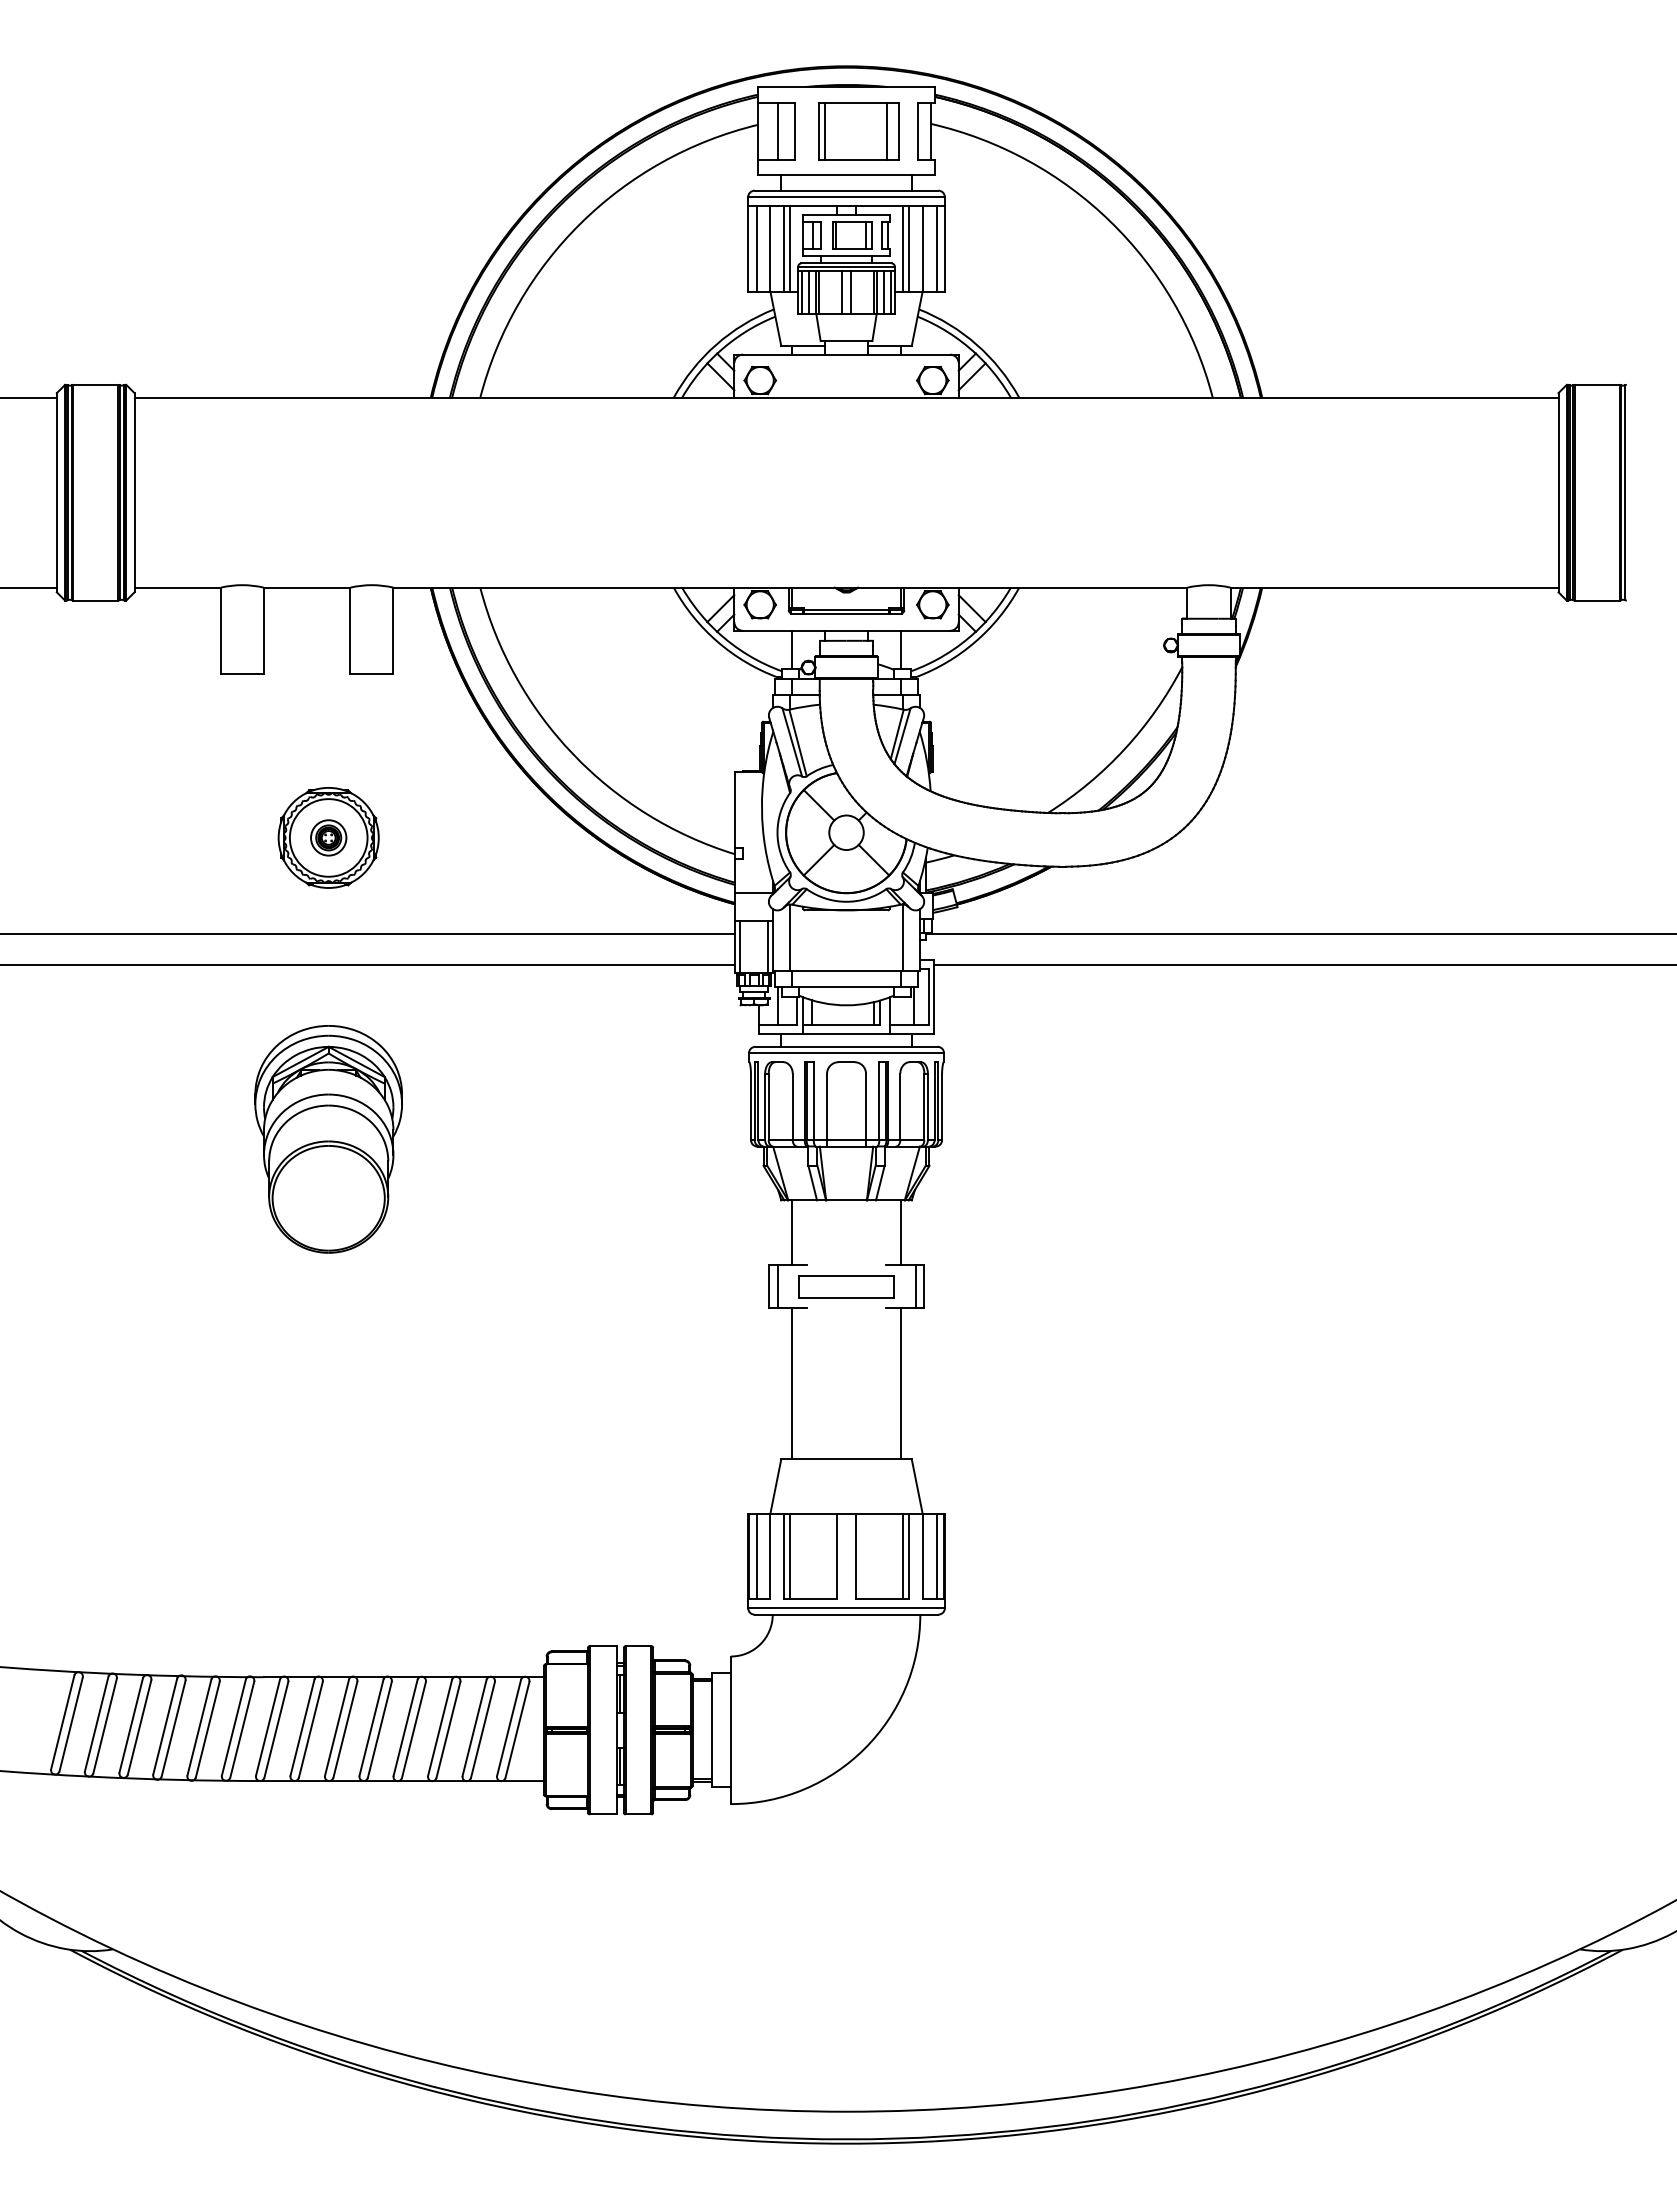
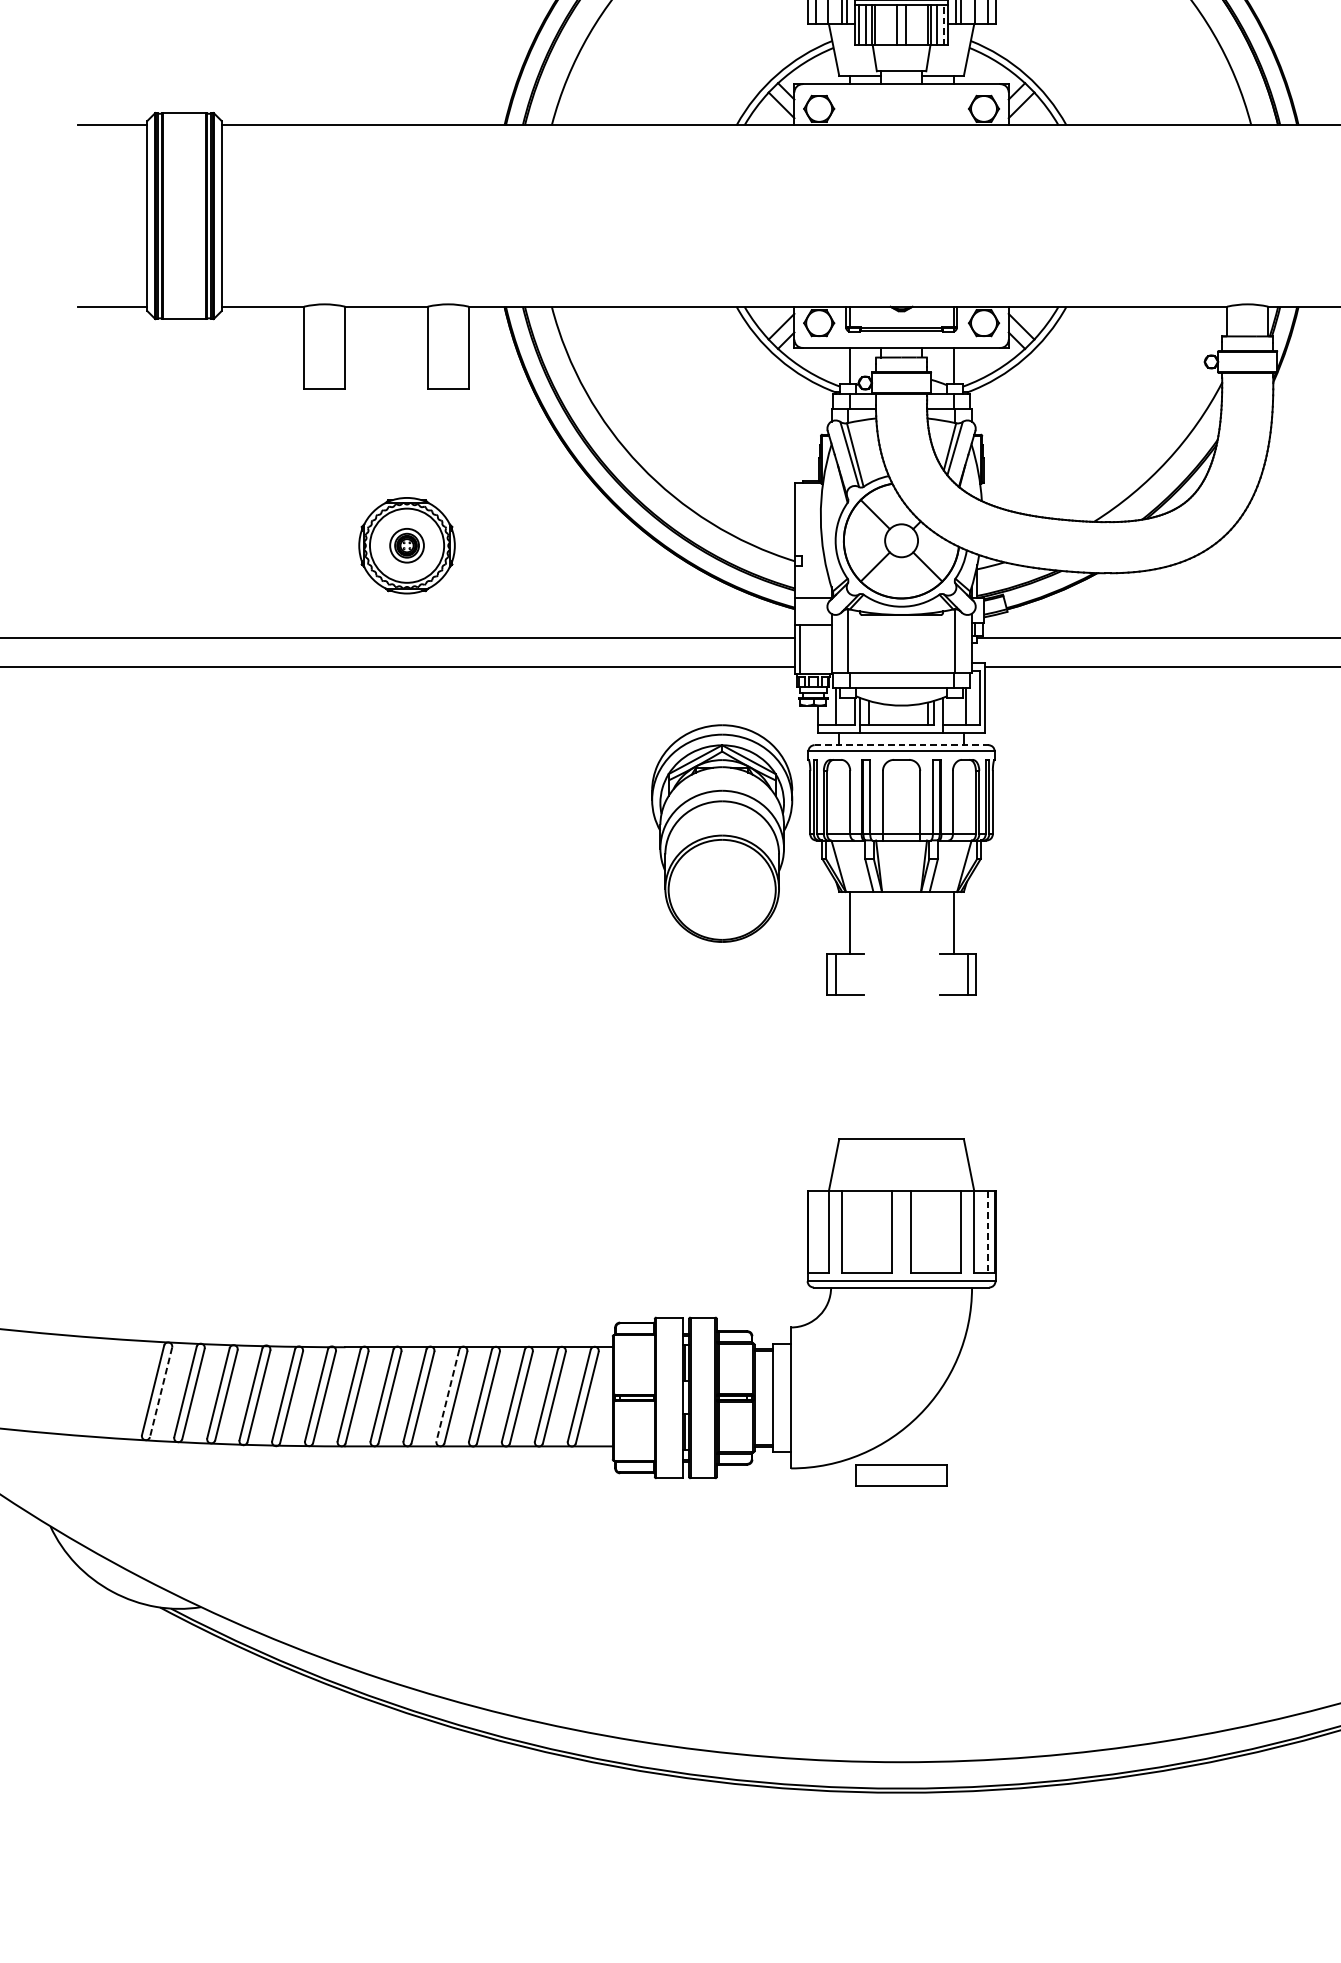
line: (890, 292) -> (943, 24), solid -> dashed
line: (768, 946) -> (827, 649), removed
line: (847, 1046) -> (902, 744), solid -> dashed
part: (328, 1139) -> (722, 833), moved
part: (846, 1286) -> (901, 1475), moved
line: (792, 1383) -> (849, 1066), removed
line: (900, 1383) -> (953, 1066), removed
line: (756, 1556) -> (815, 1231), removed
line: (789, 1556) -> (847, 1231), removed
line: (903, 1556) -> (955, 1231), removed
line: (936, 1556) -> (987, 1231), solid -> dashed
line: (71, 1724) -> (161, 1392), solid -> dashed
line: (371, 1728) -> (447, 1396), solid -> dashed

